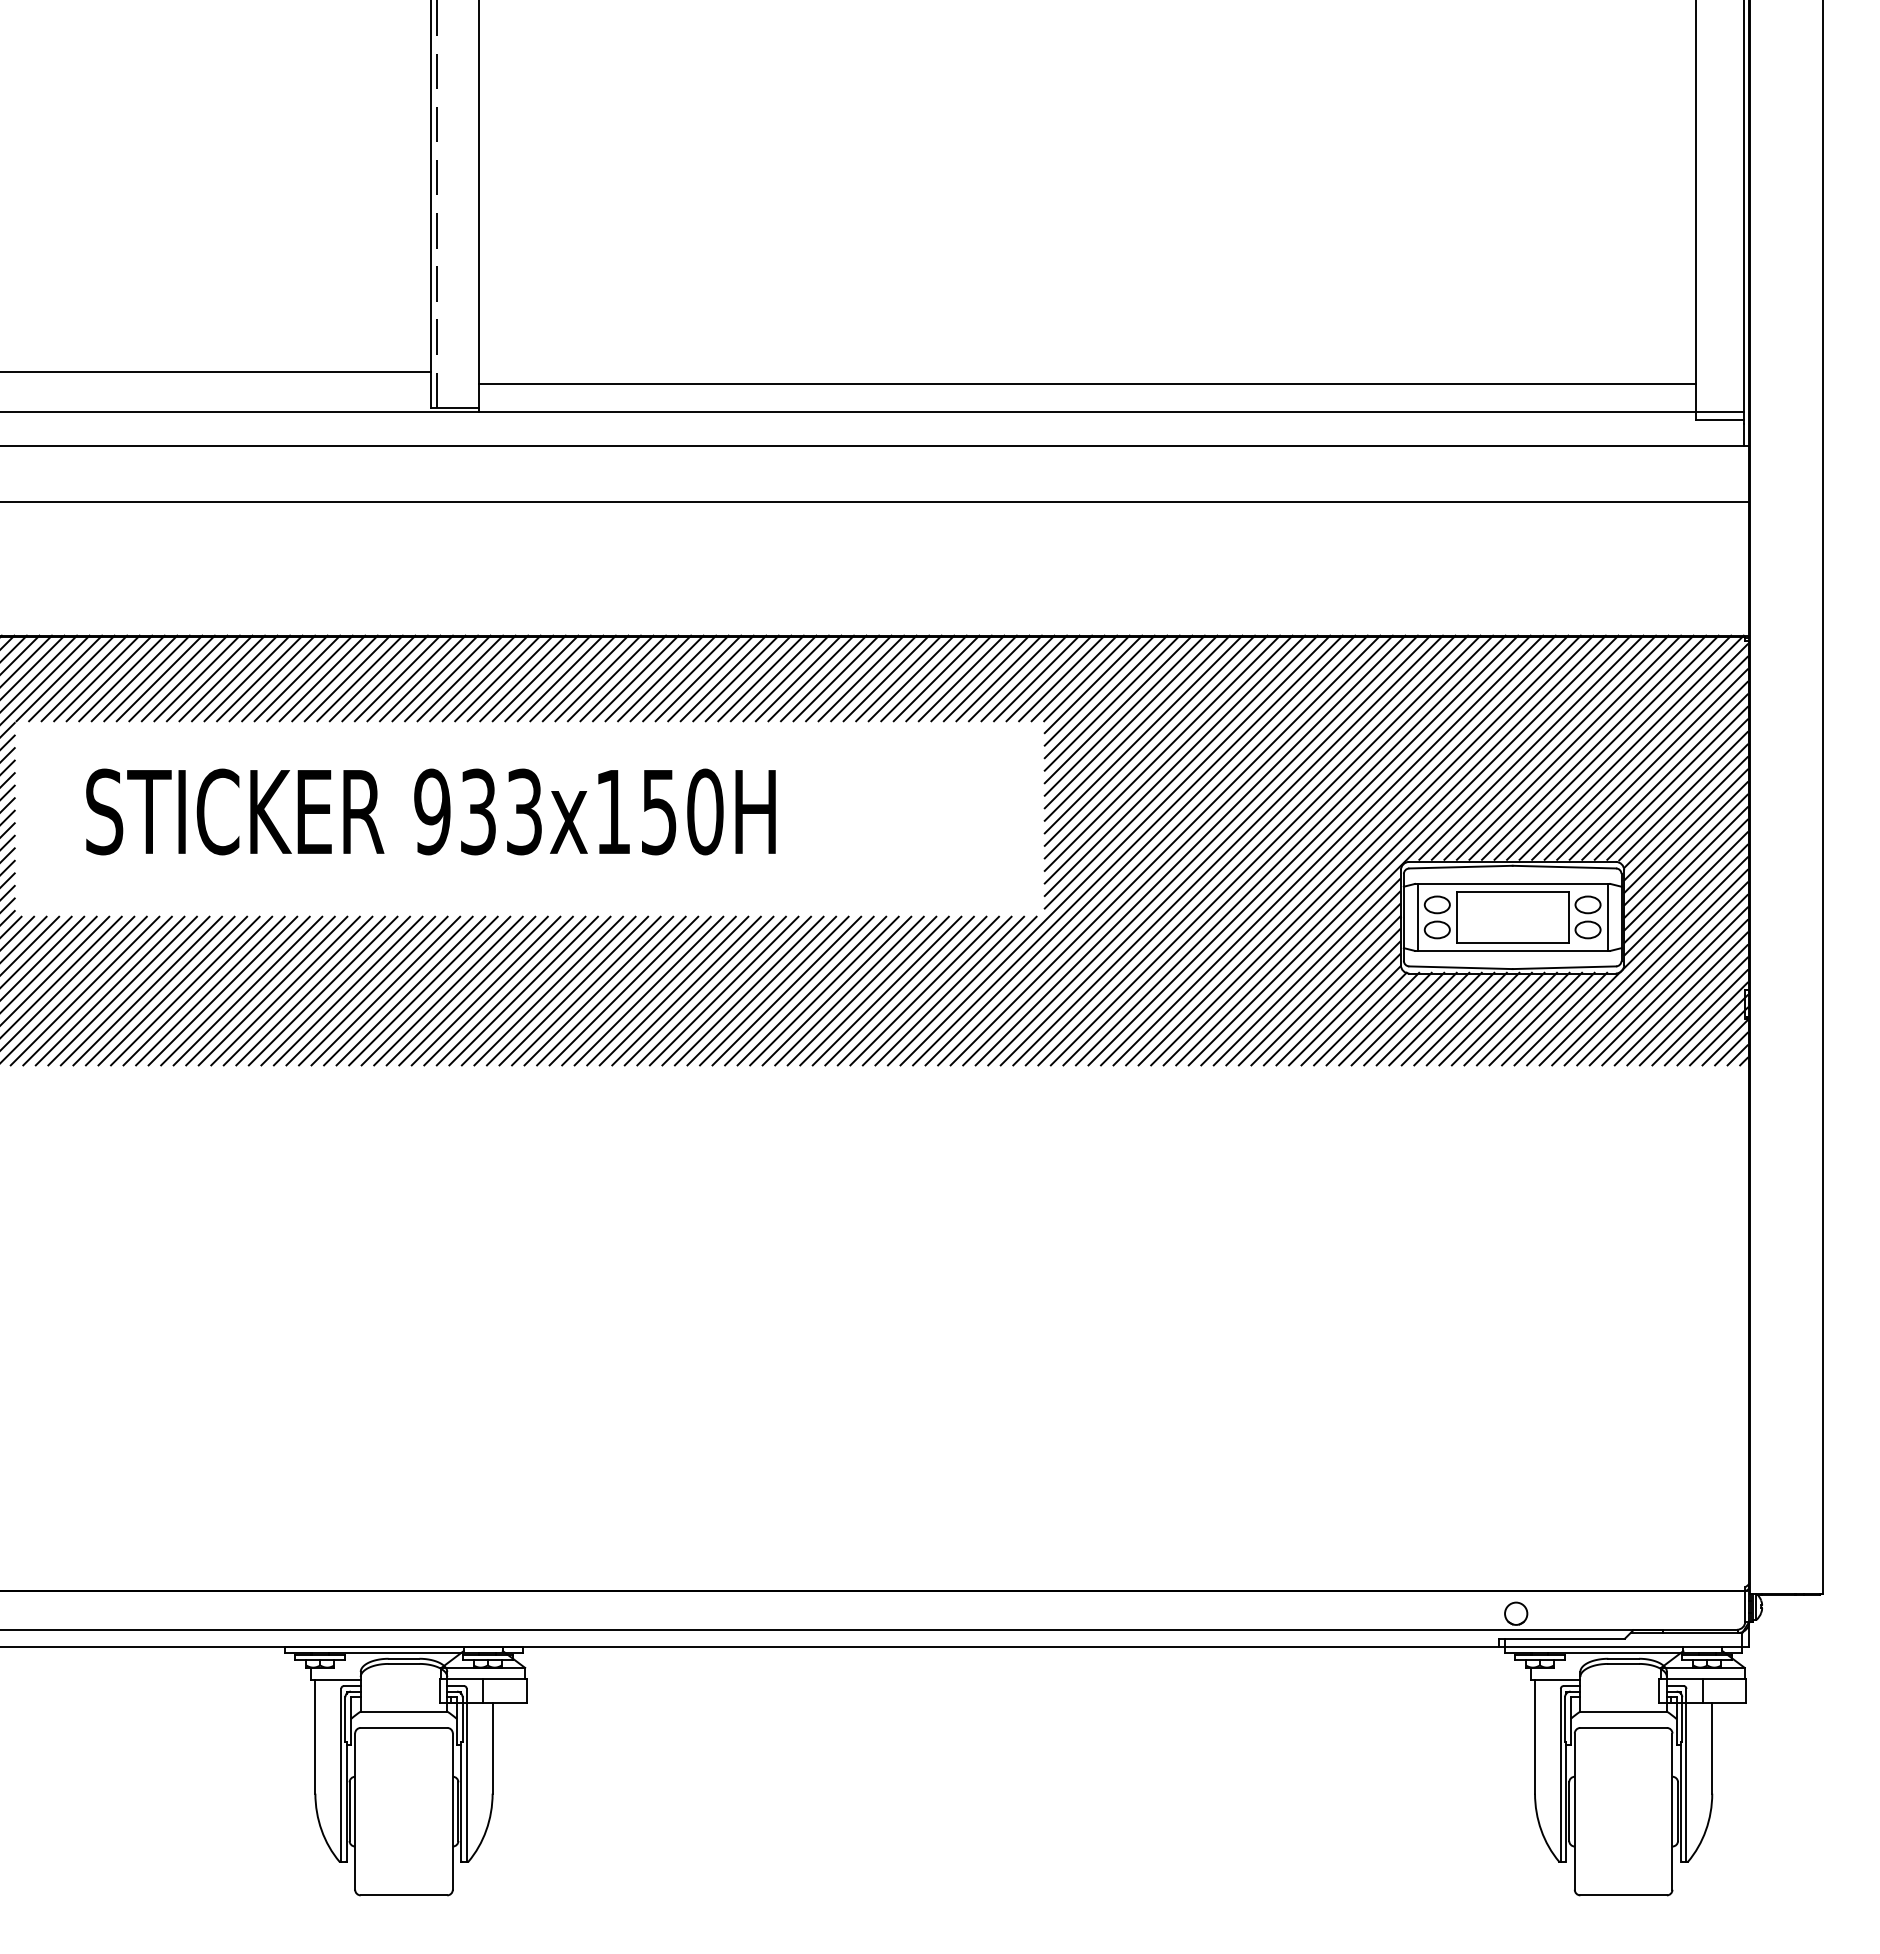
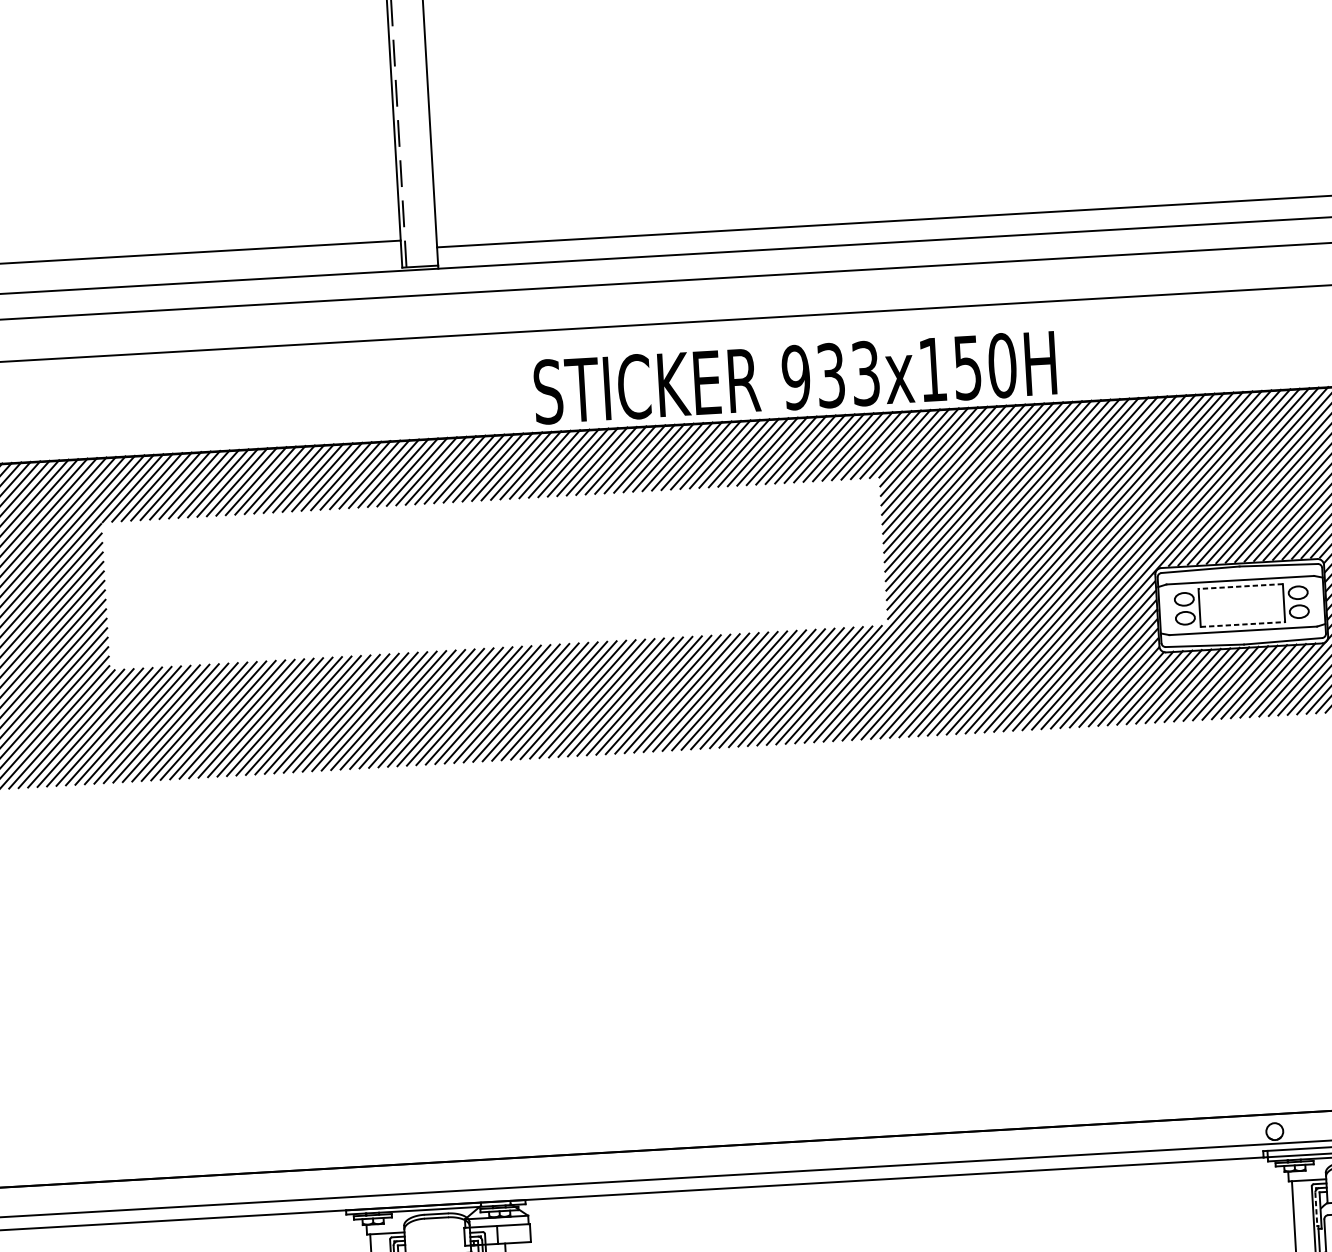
text: (430, 811) -> (794, 377), moved
line: (1512, 892) -> (1240, 586), solid -> dashed
line: (1417, 916) -> (1169, 608), removed
line: (1607, 916) -> (1313, 600), removed
line: (1512, 942) -> (1242, 624), solid -> dashed
line: (1565, 1719) -> (1316, 1209), solid -> dashed

